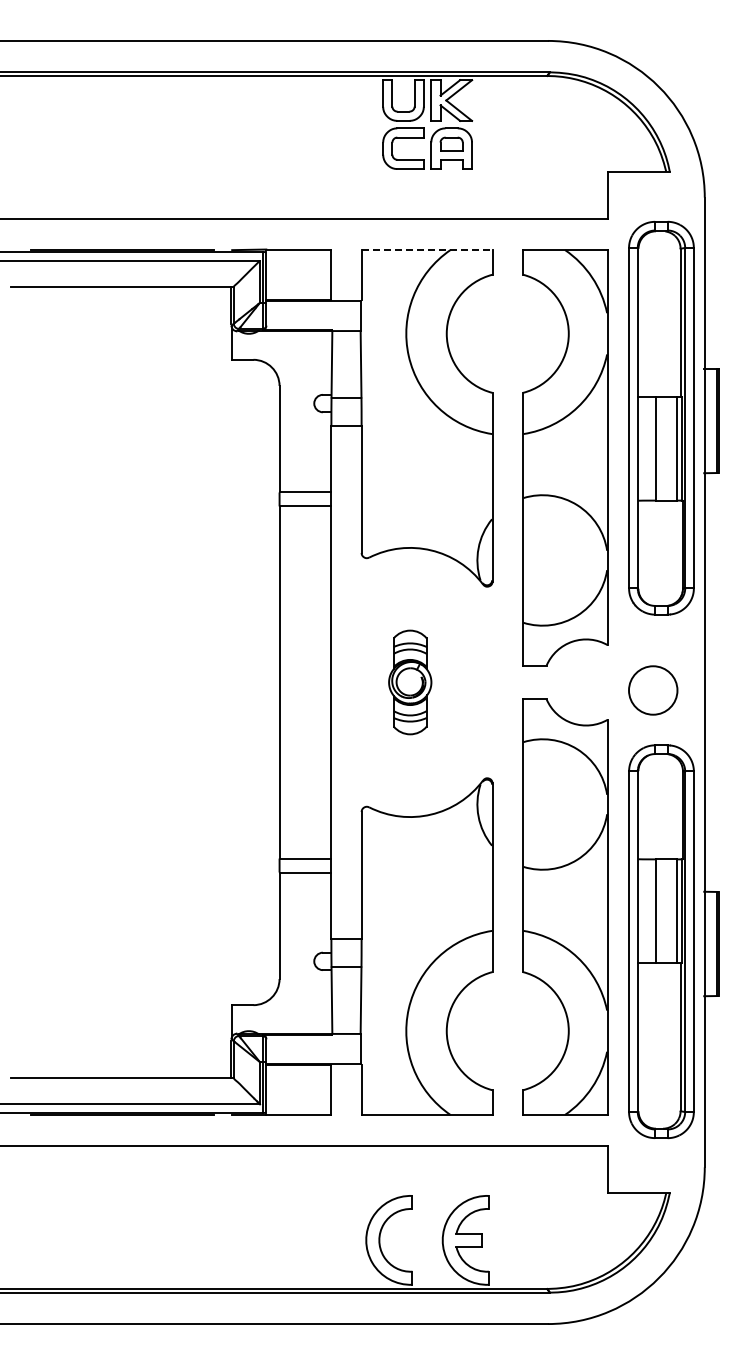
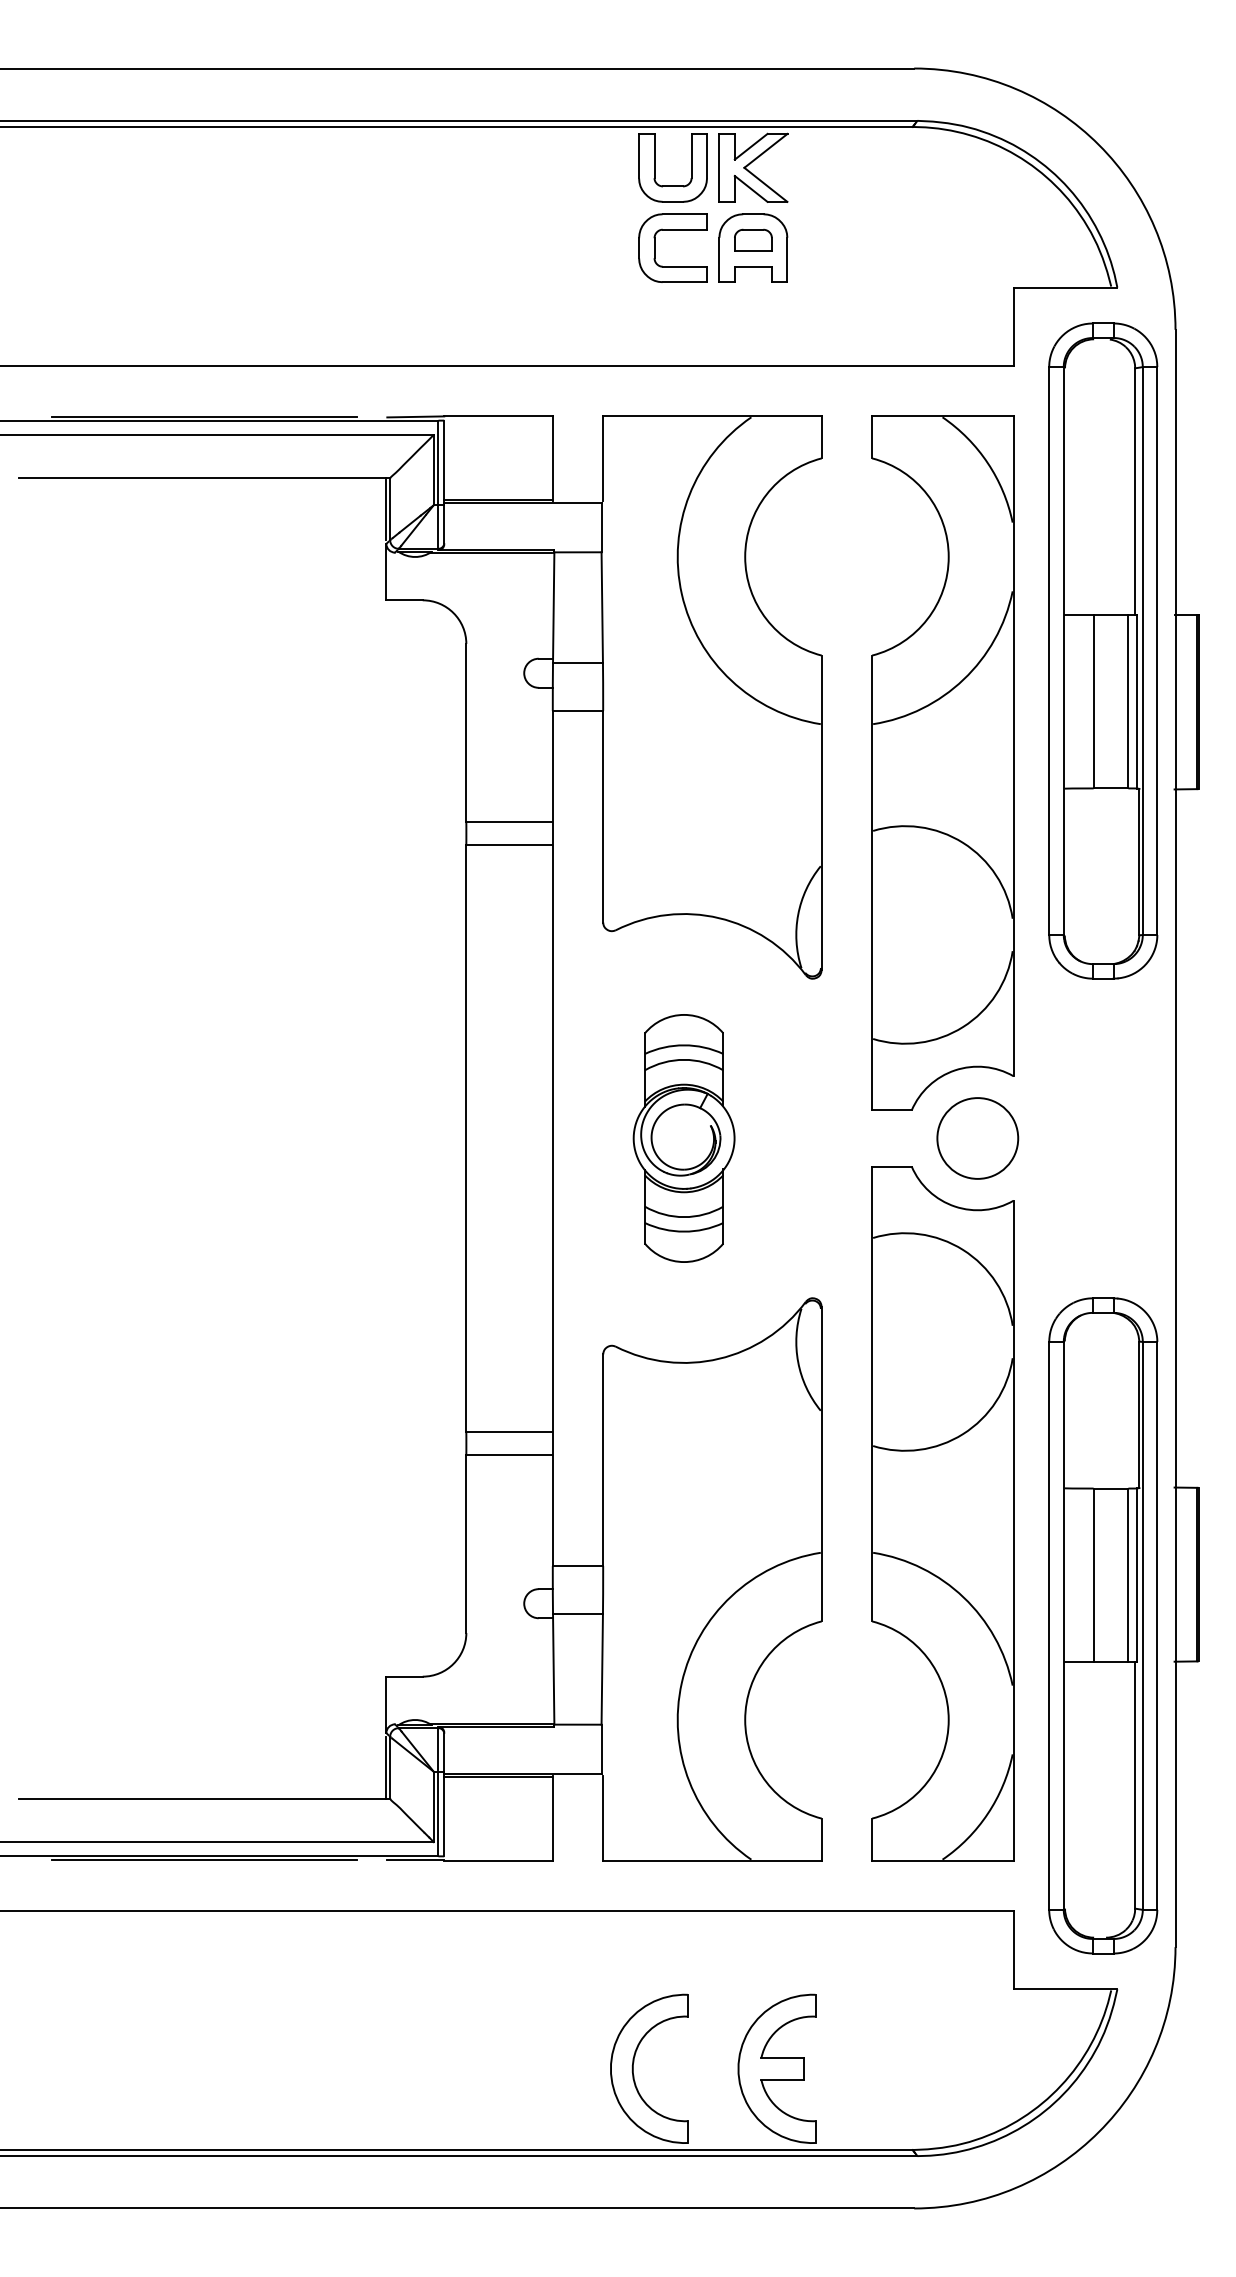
line: (427, 249) -> (713, 416), dashed -> solid
part: (661, 417) -> (1103, 649), moved
part: (410, 682) -> (684, 1138), size x1.43
circle: (653, 690) -> (978, 1138), moved
part: (661, 941) -> (1103, 1625), moved

